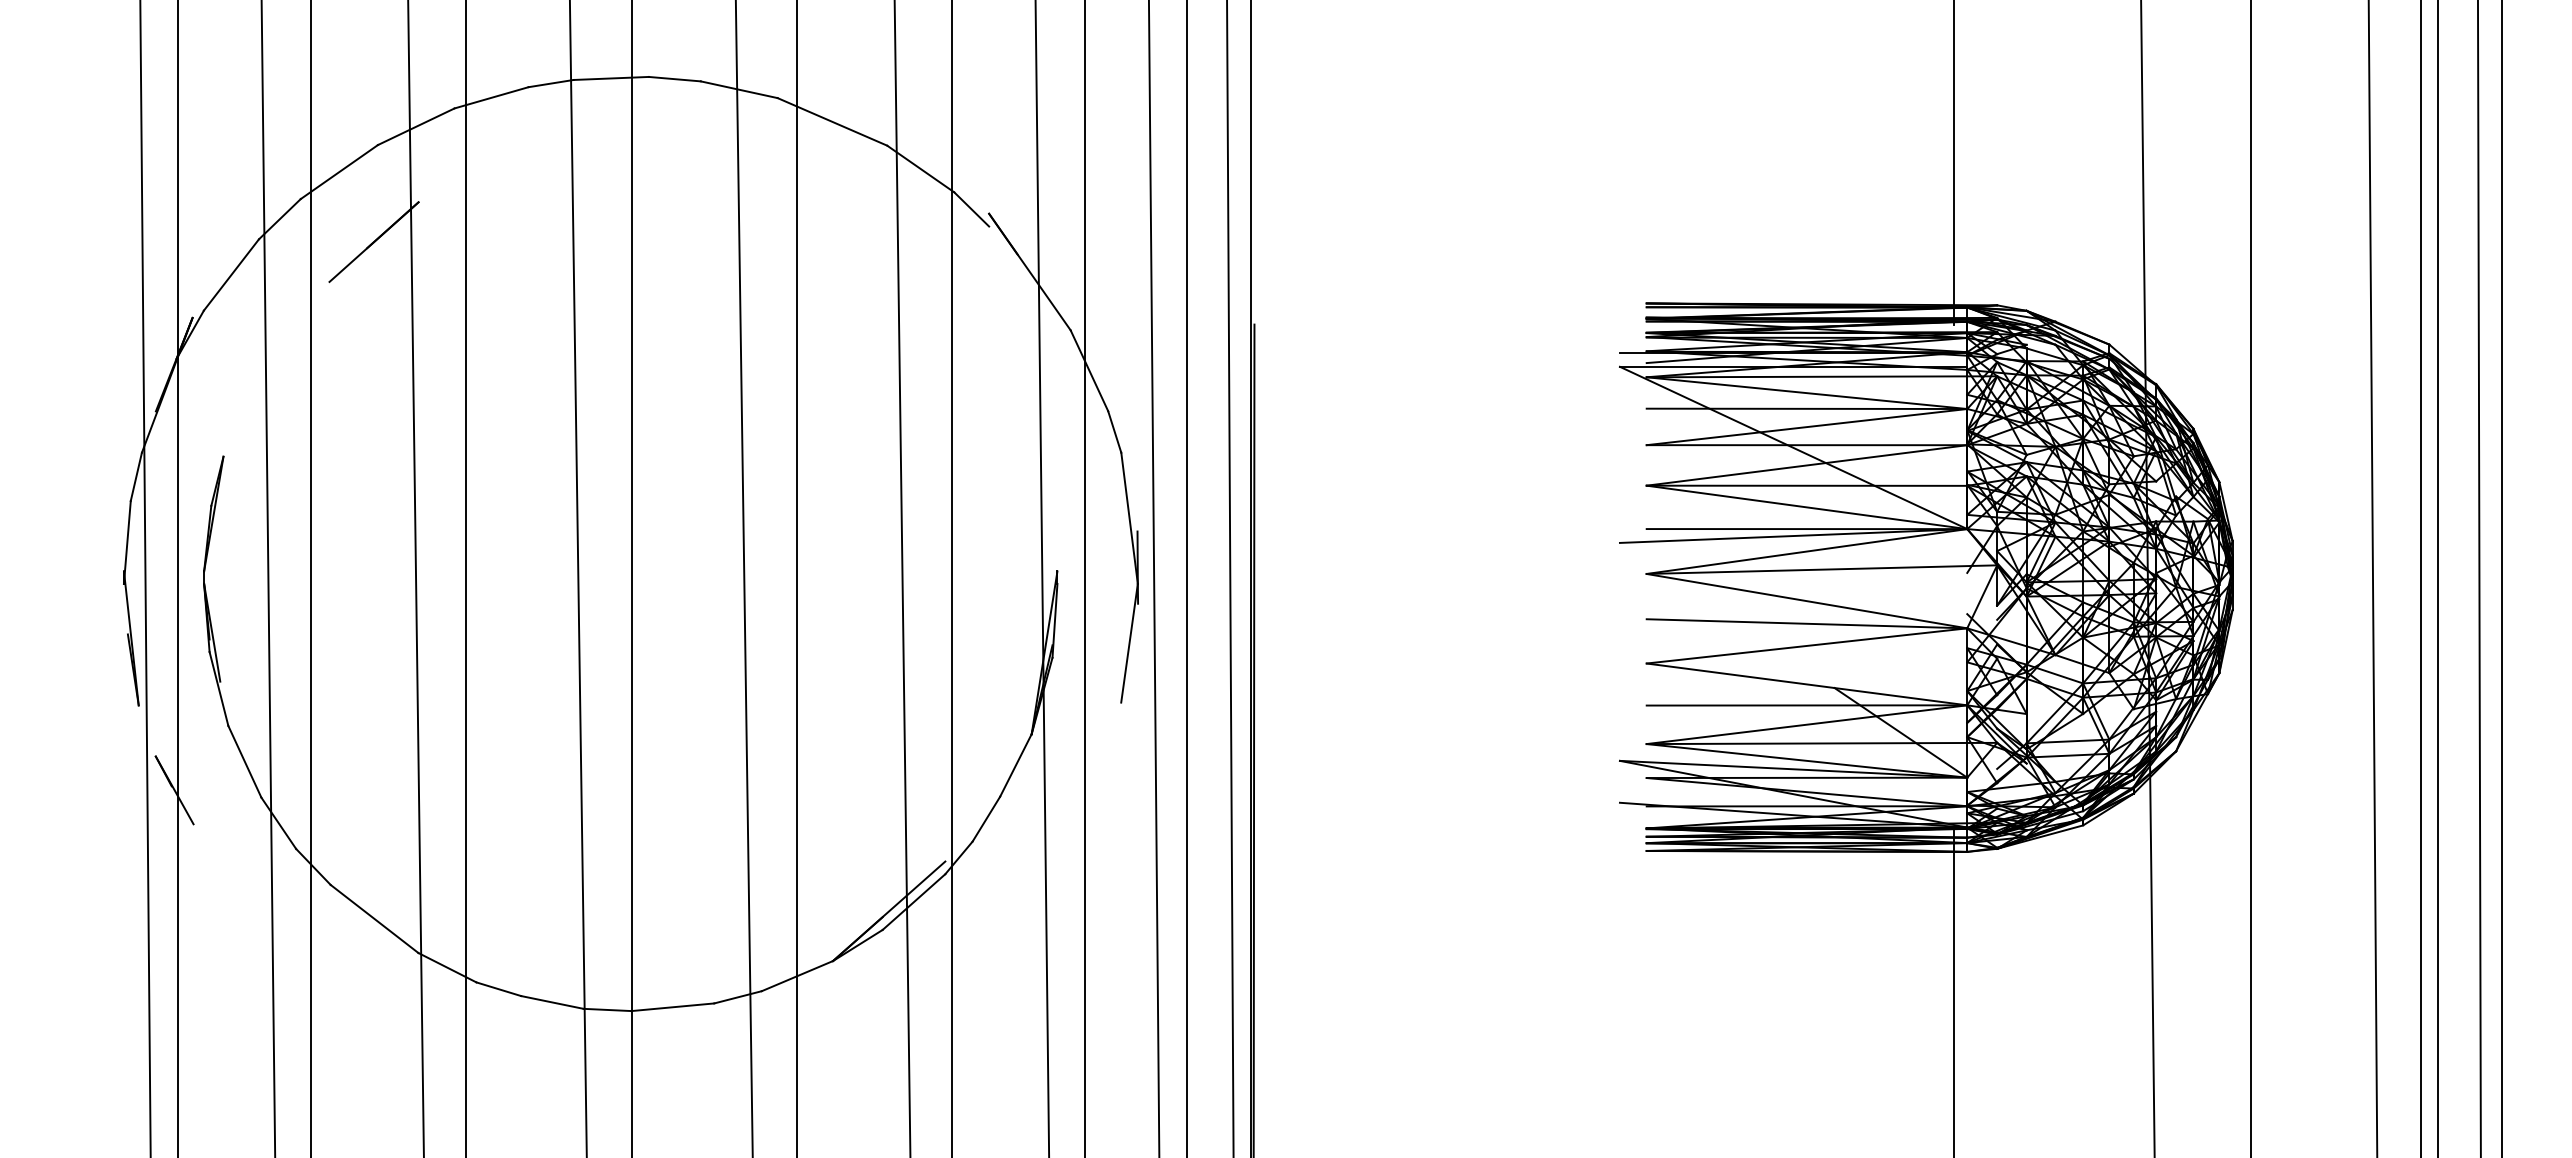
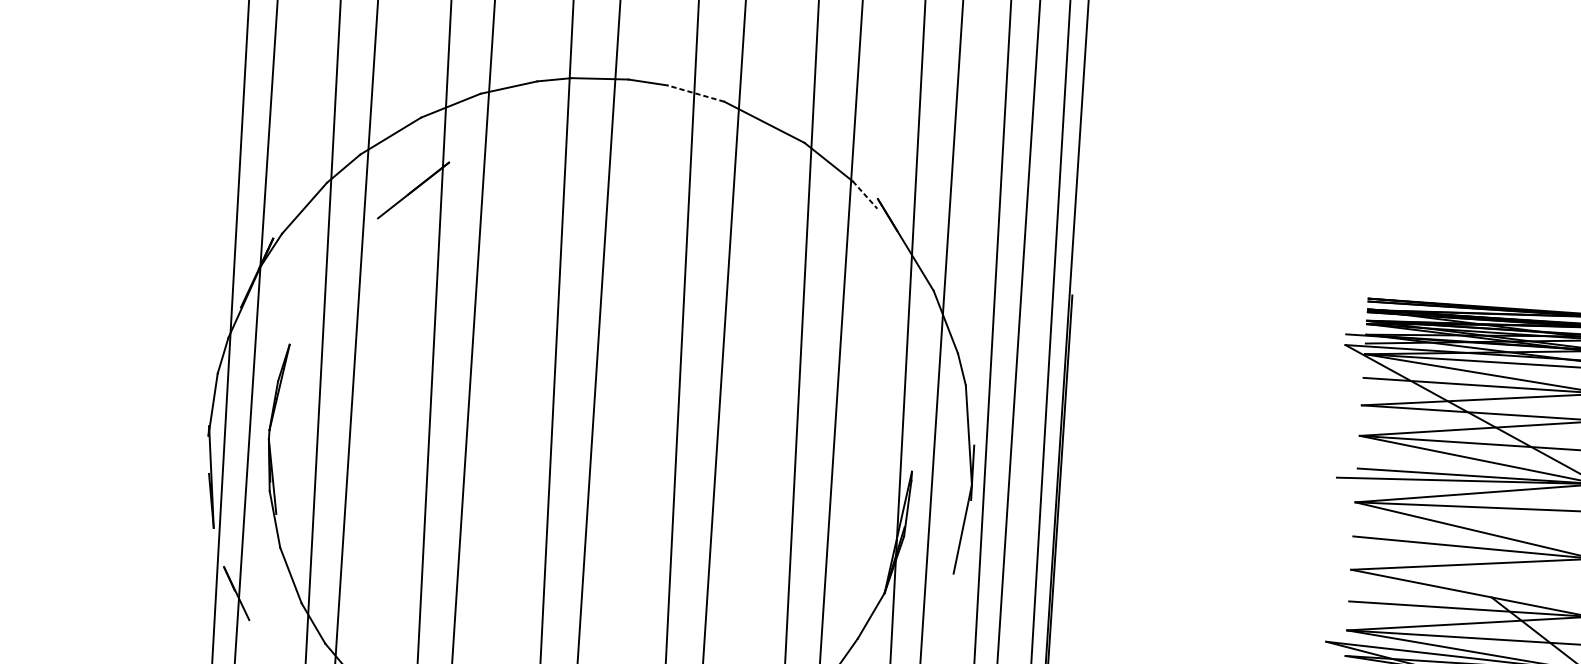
line: (738, 89) -> (695, 93), solid -> dashed
line: (972, 209) -> (865, 195), solid -> dashed

